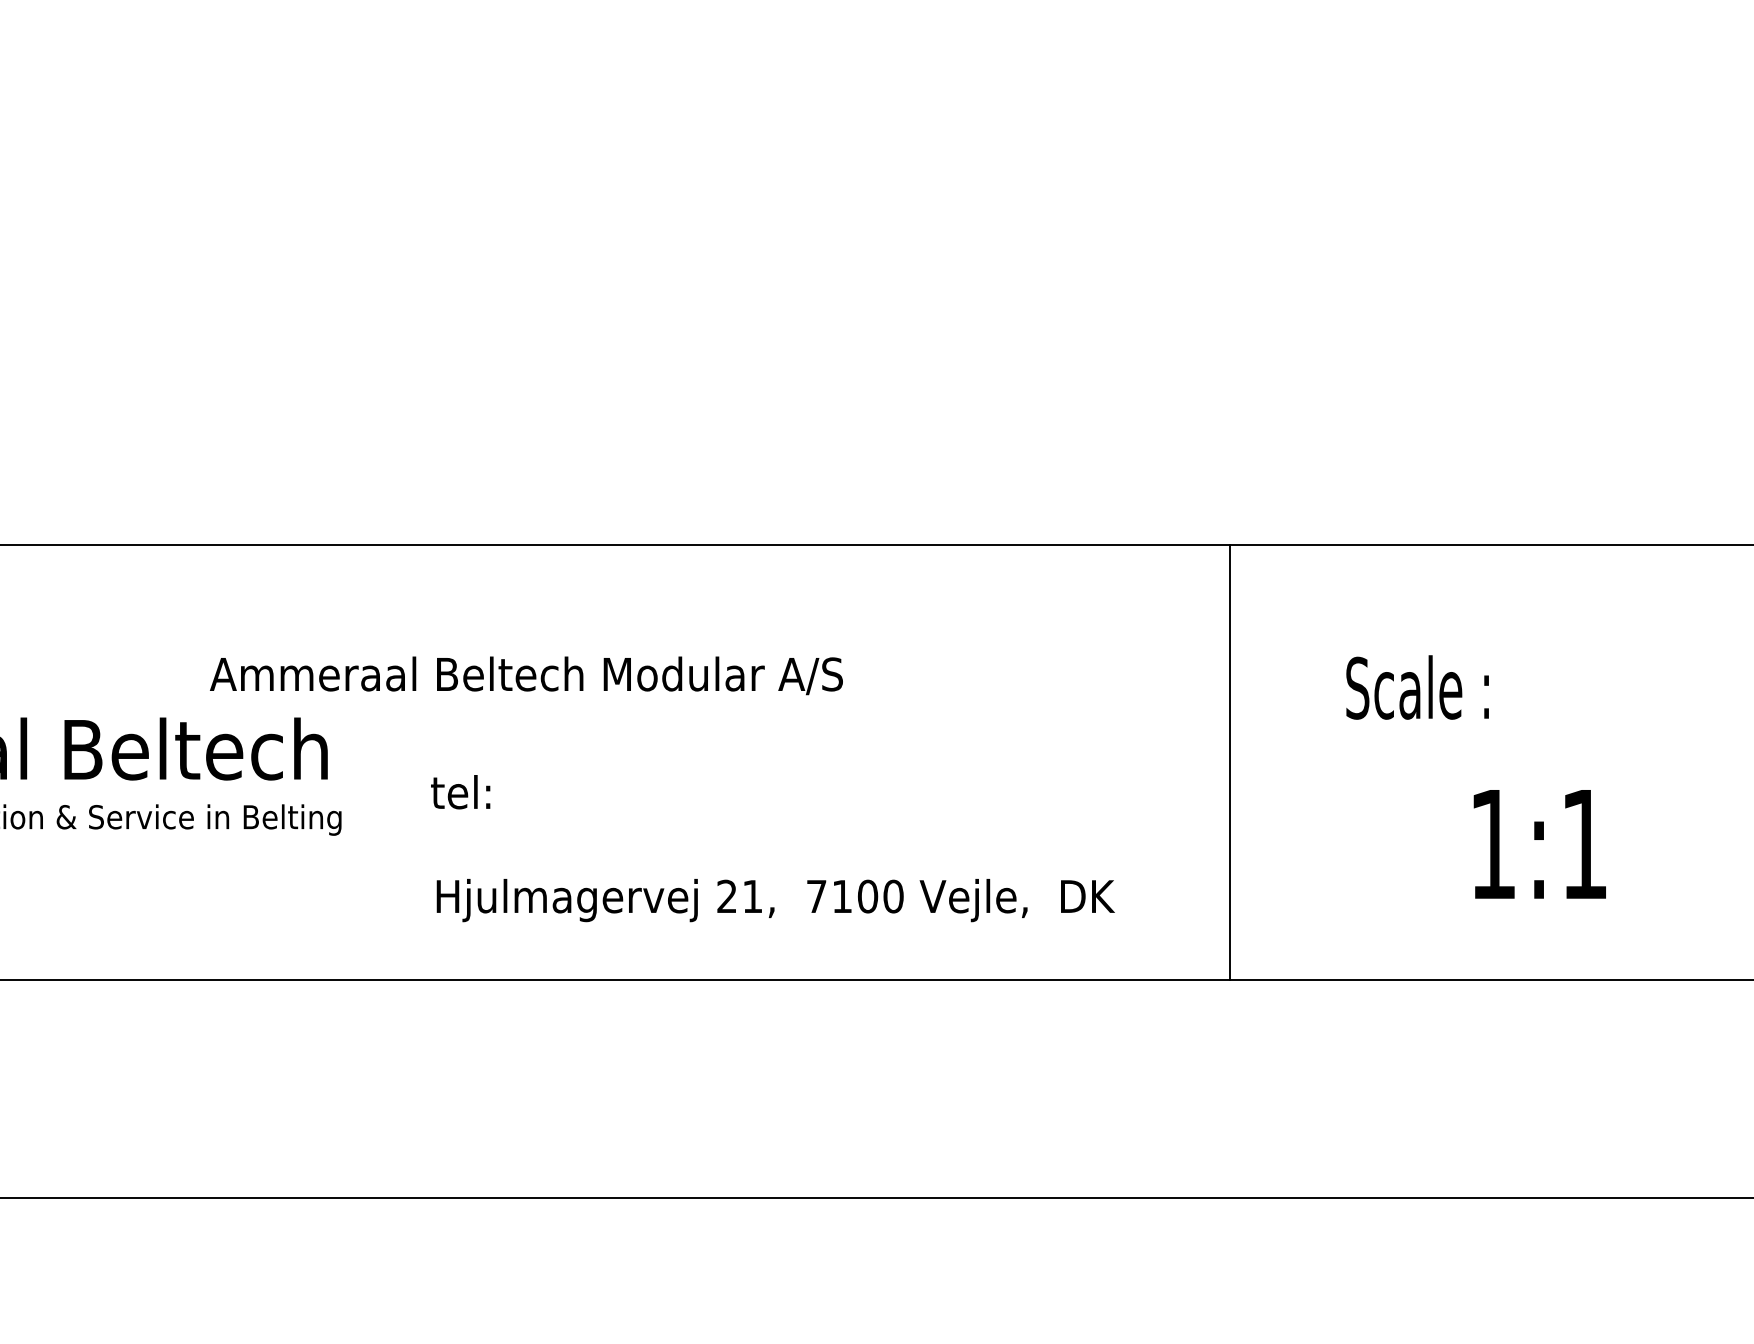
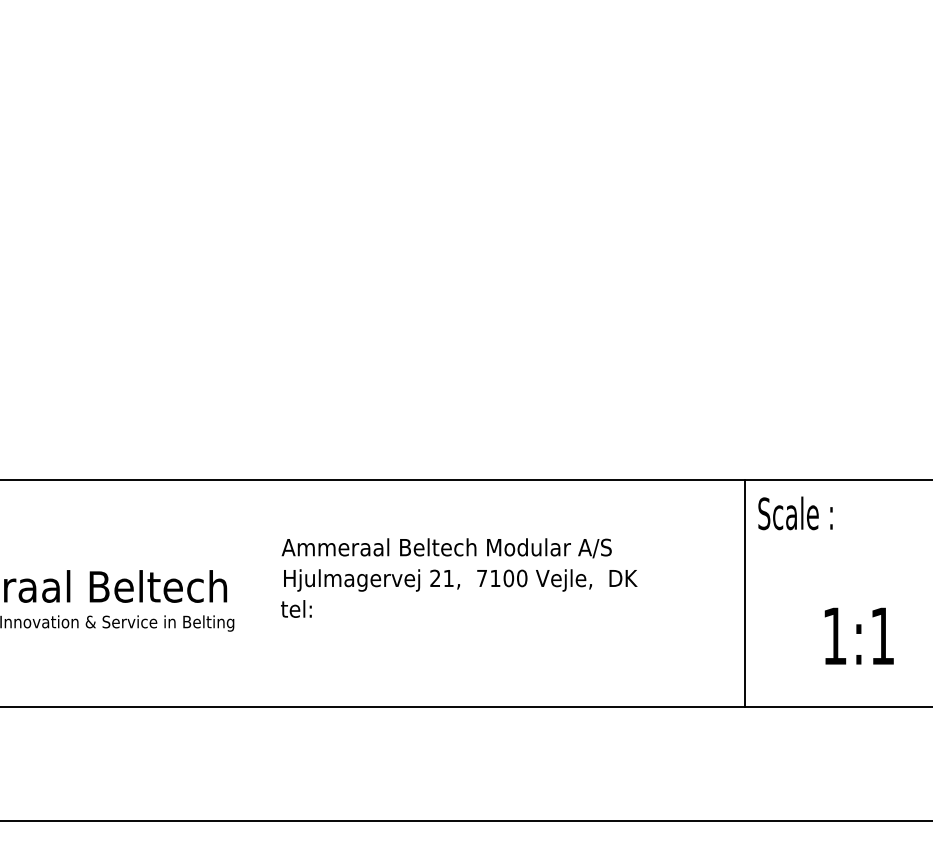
text: (526, 676) -> (446, 548), moved
text: (1417, 687) -> (795, 513), moved
line: (1229, 762) -> (745, 593), moved
text: (775, 900) -> (460, 580), moved

